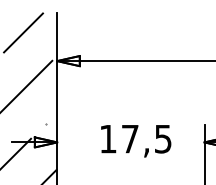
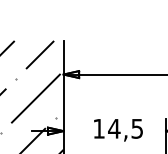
text: (130, 138) -> (114, 128), 17,5 -> 14,5

